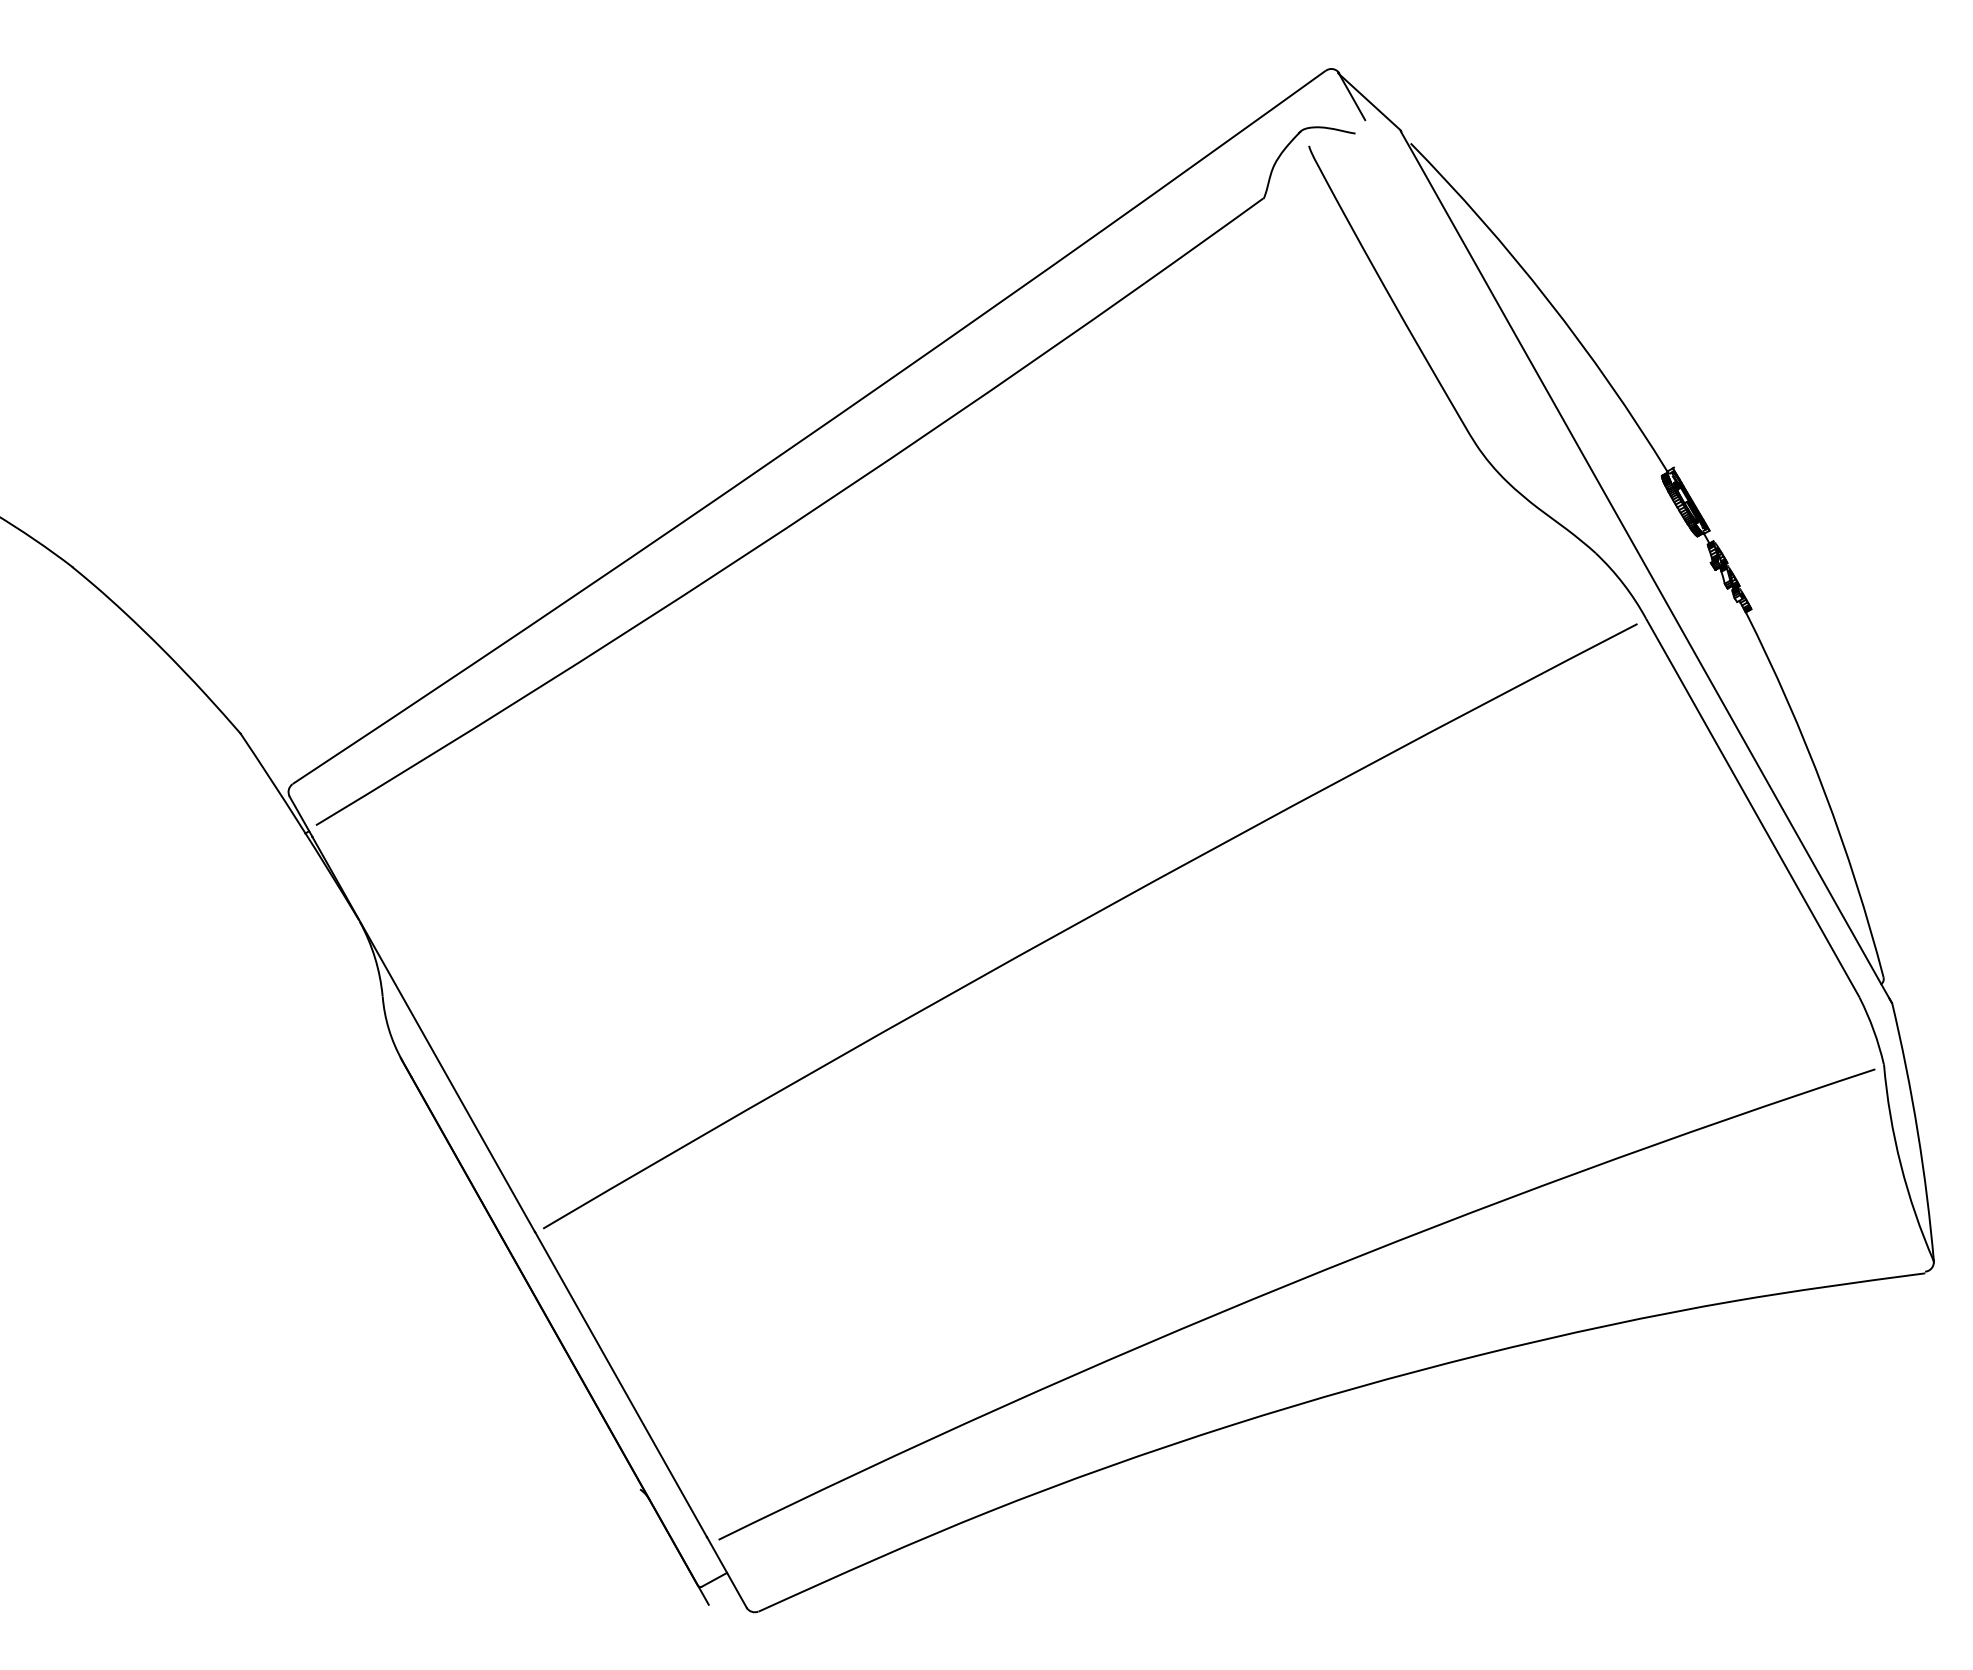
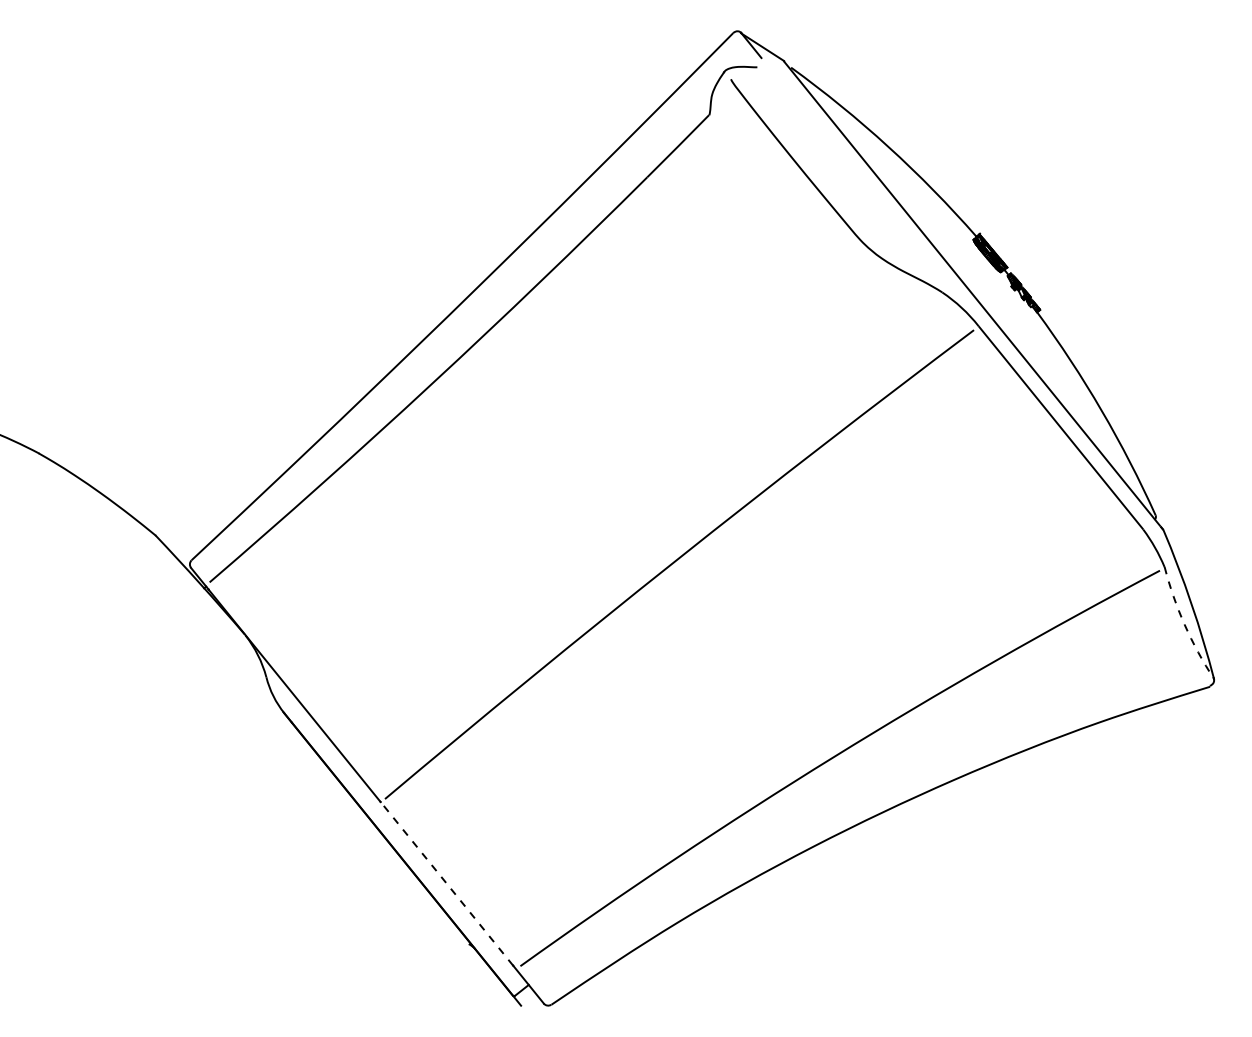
arc: (1900, 1164) -> (1184, 624), solid -> dashed
line: (620, 1383) -> (446, 883), solid -> dashed

